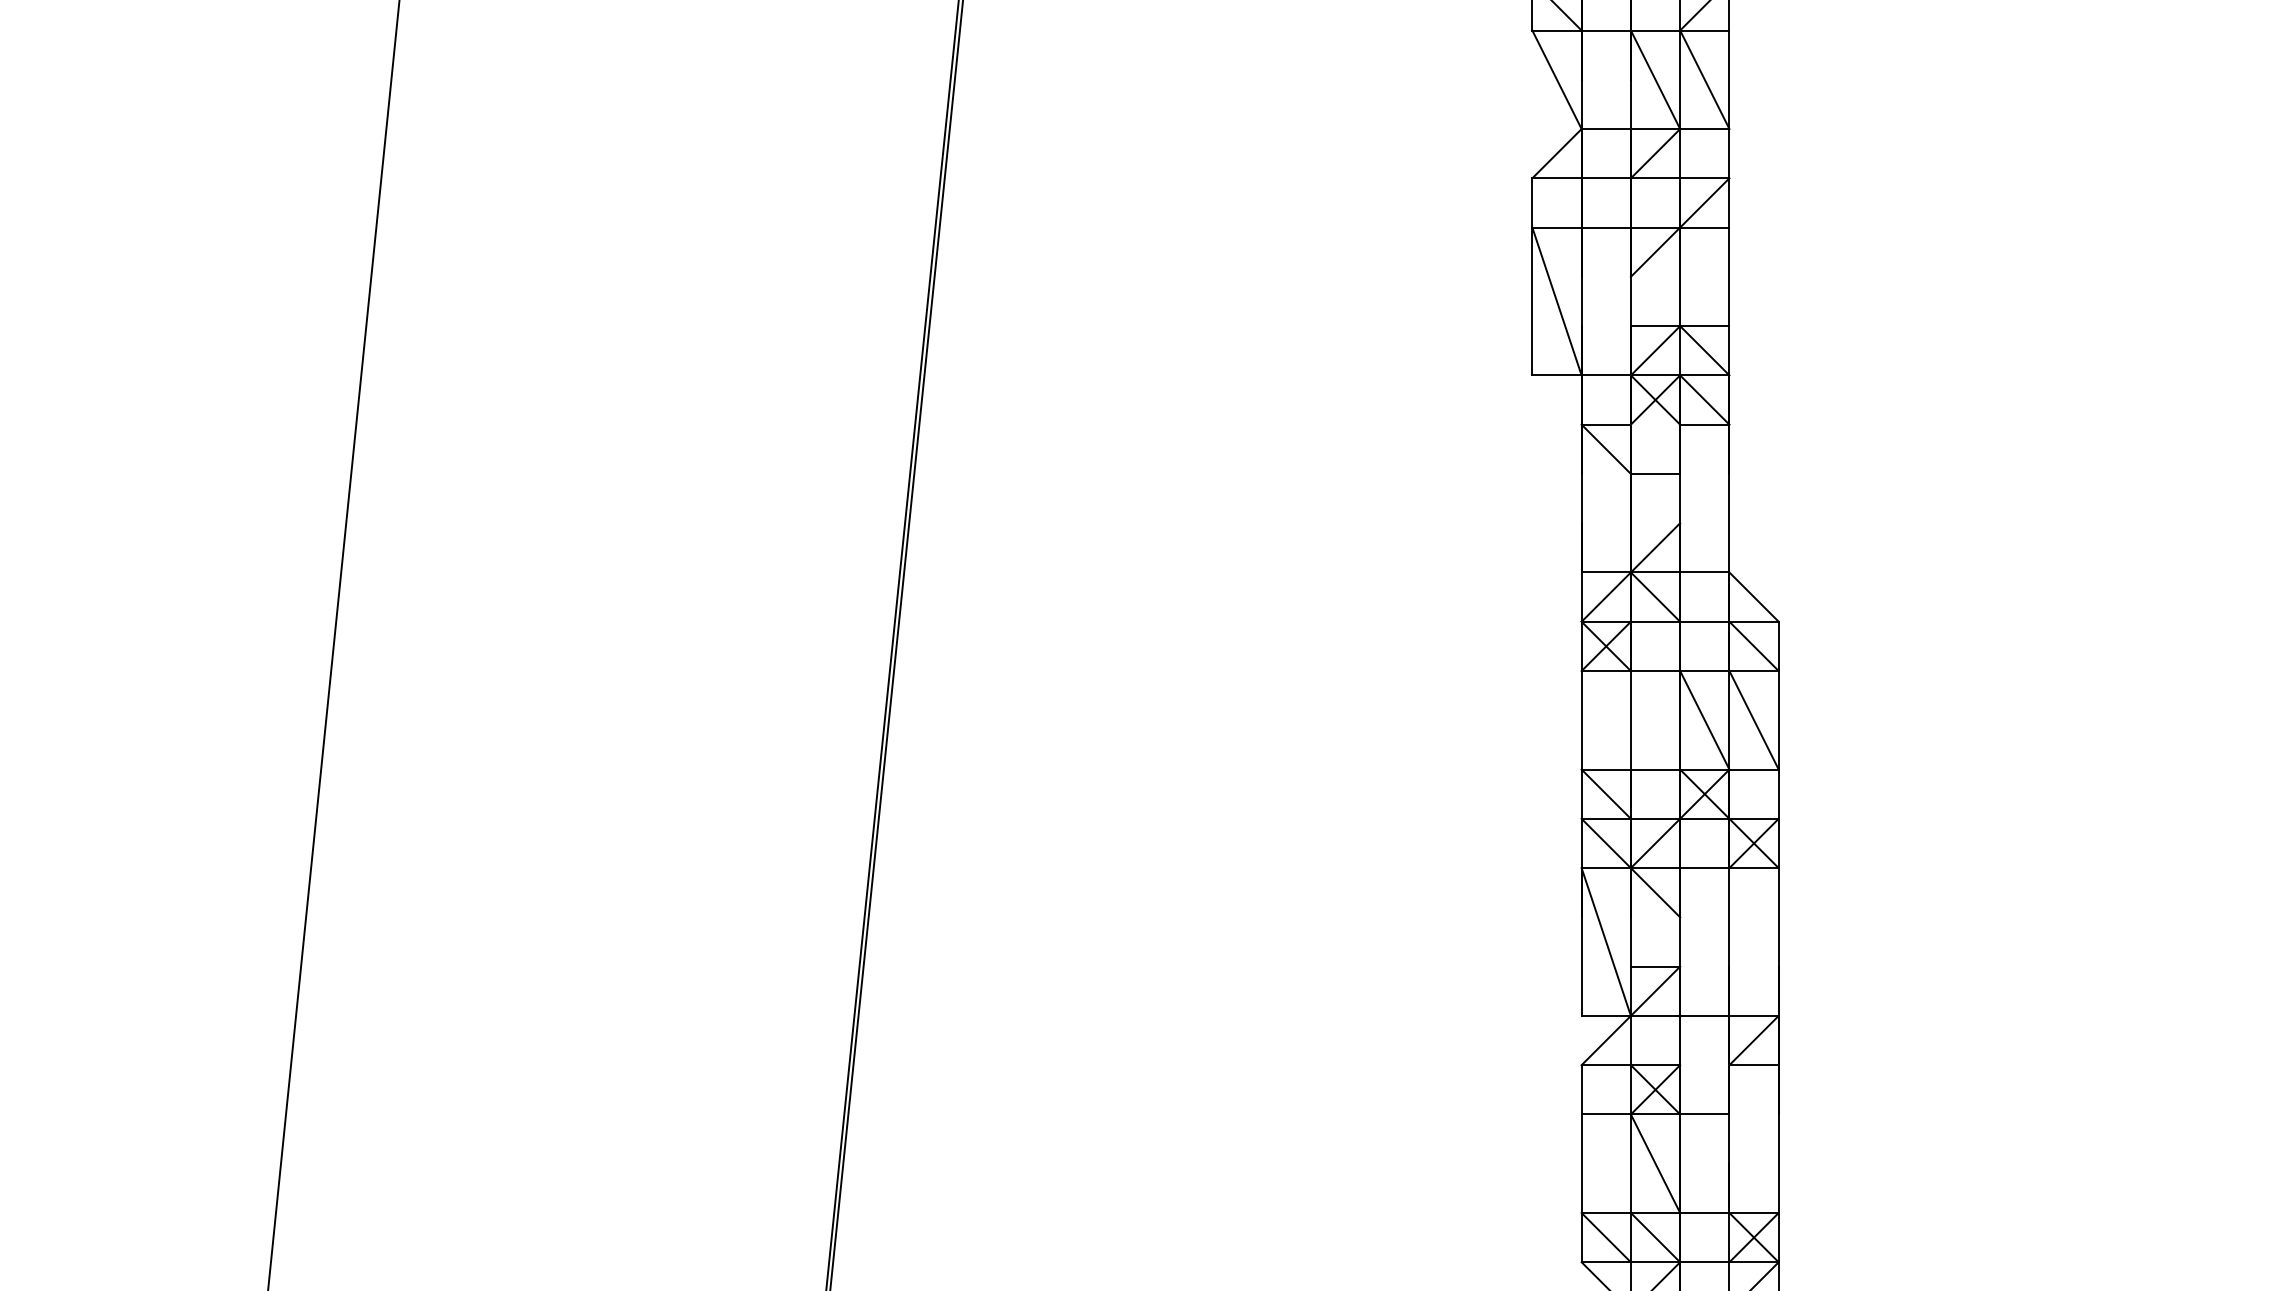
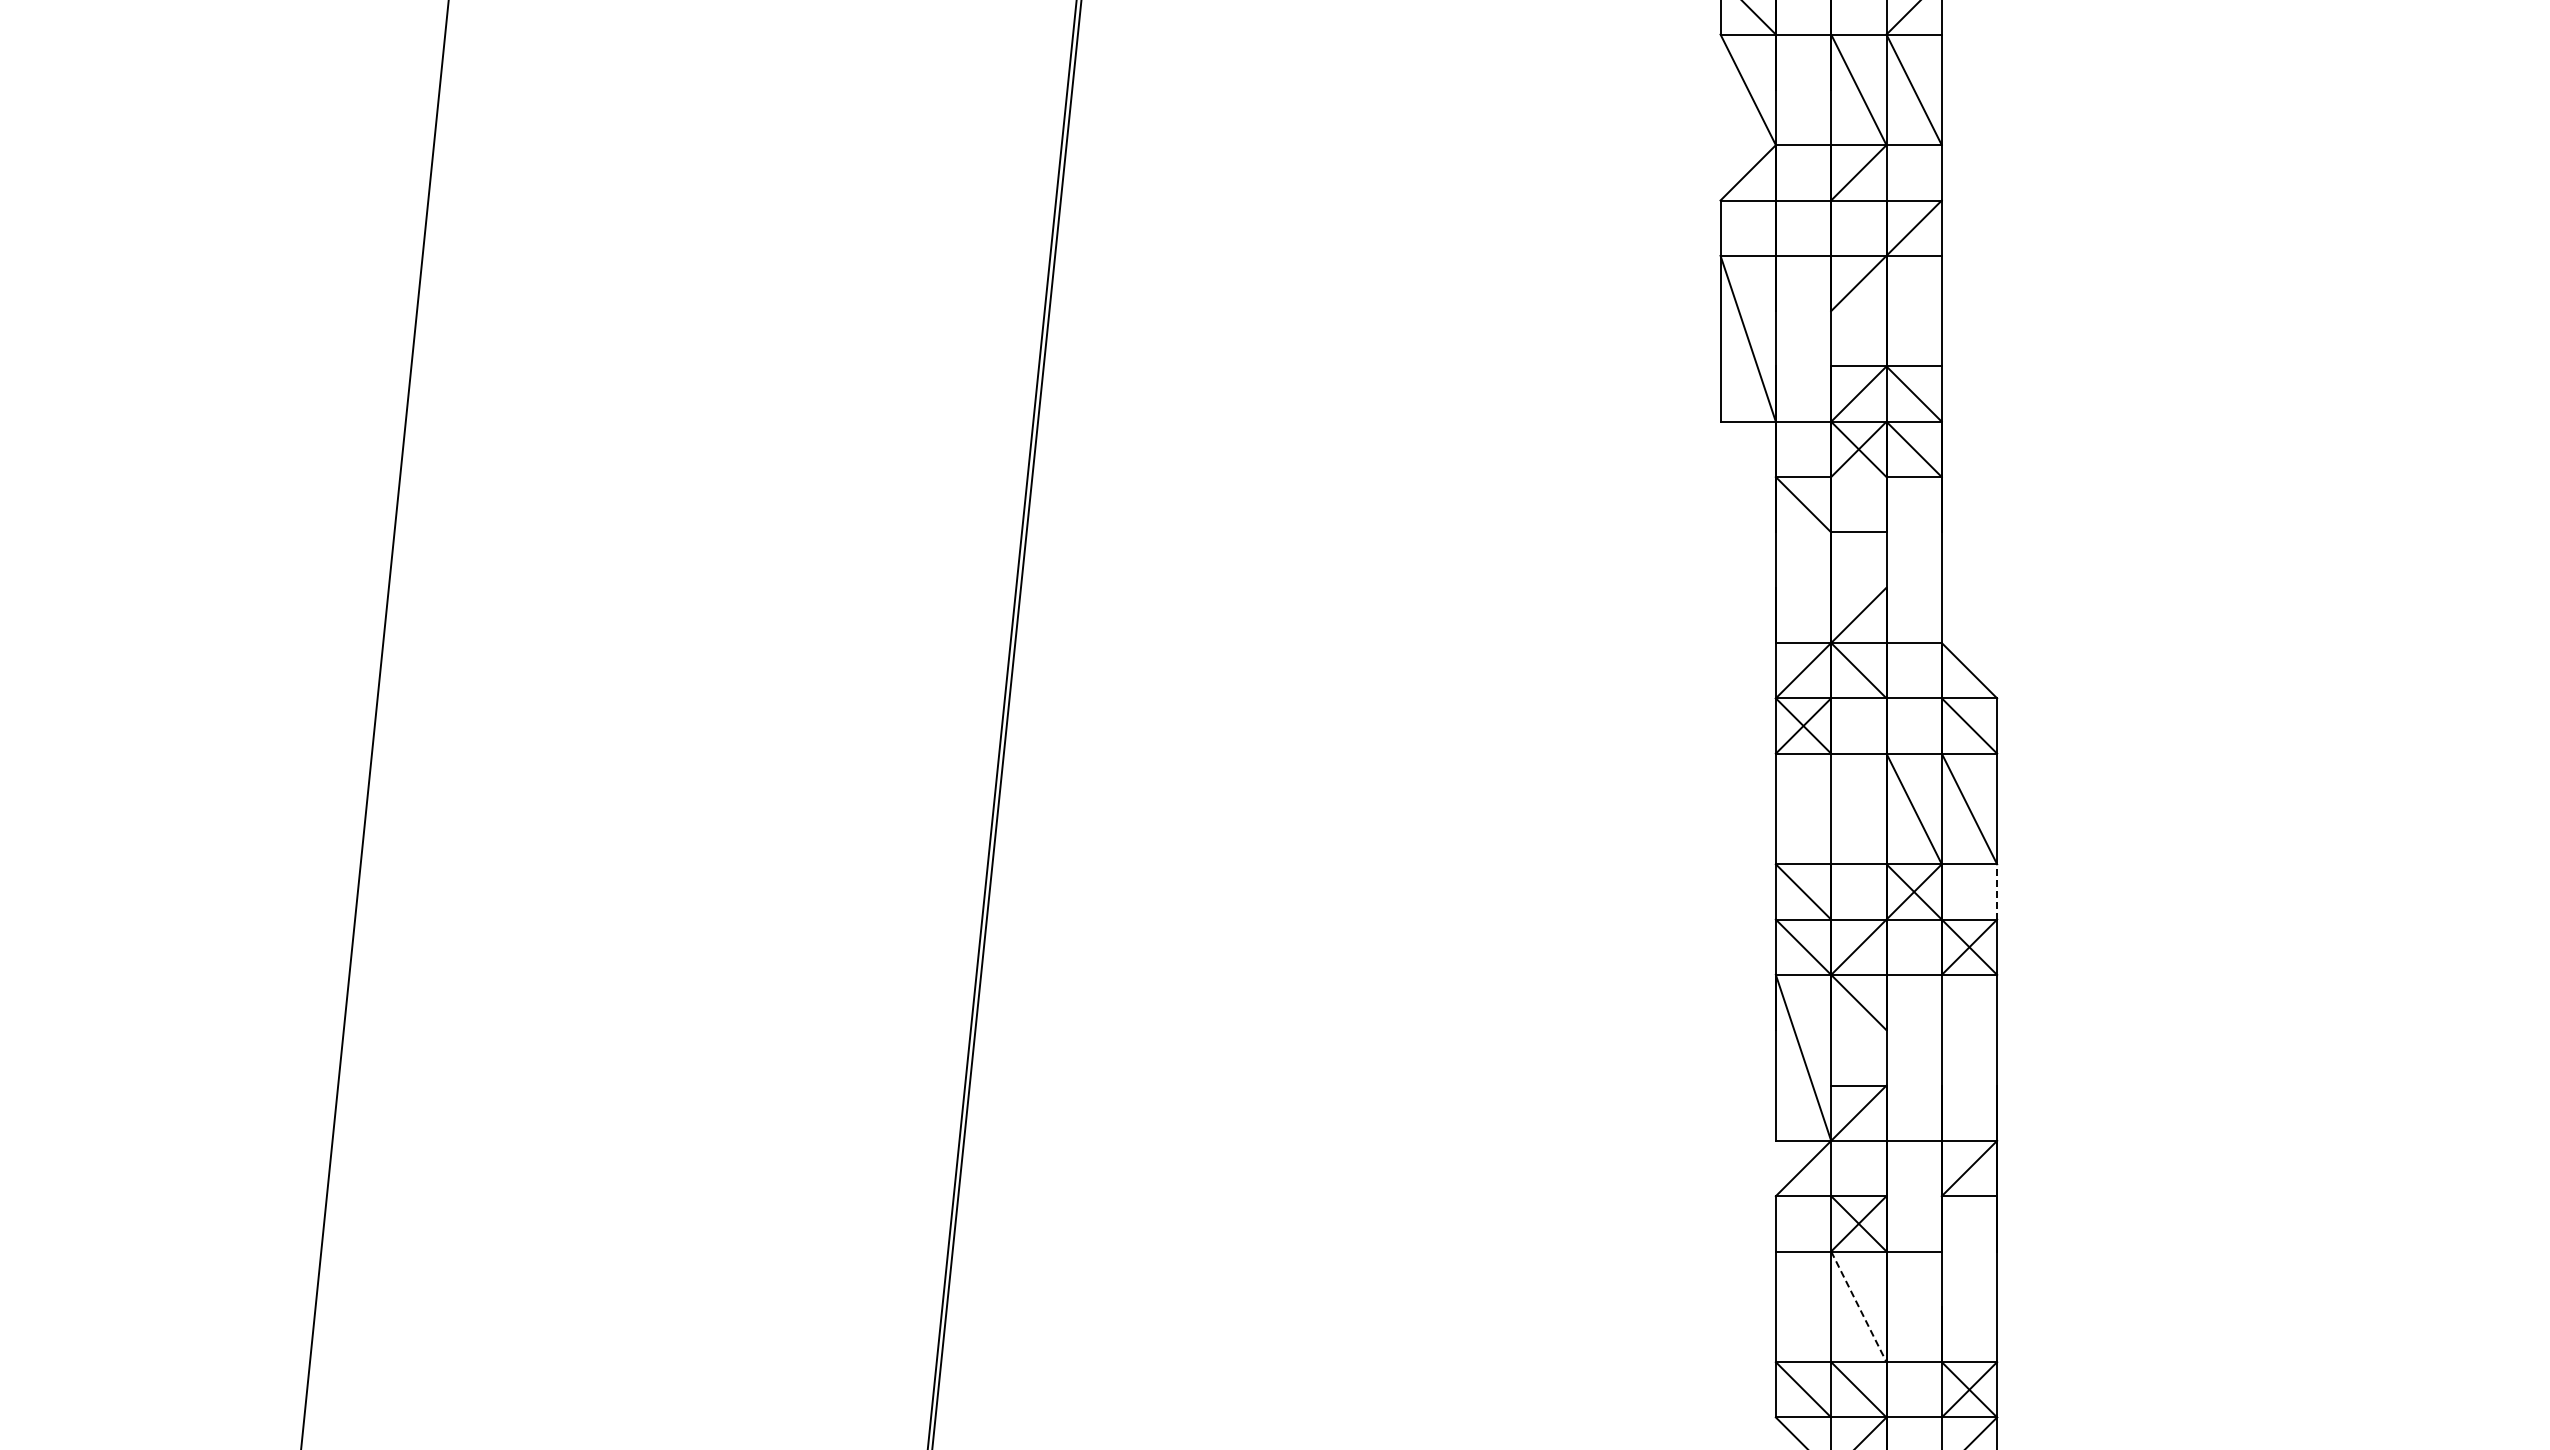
line: (1779, 793) -> (1997, 891), solid -> dashed
line: (1655, 1163) -> (1858, 1306), solid -> dashed

